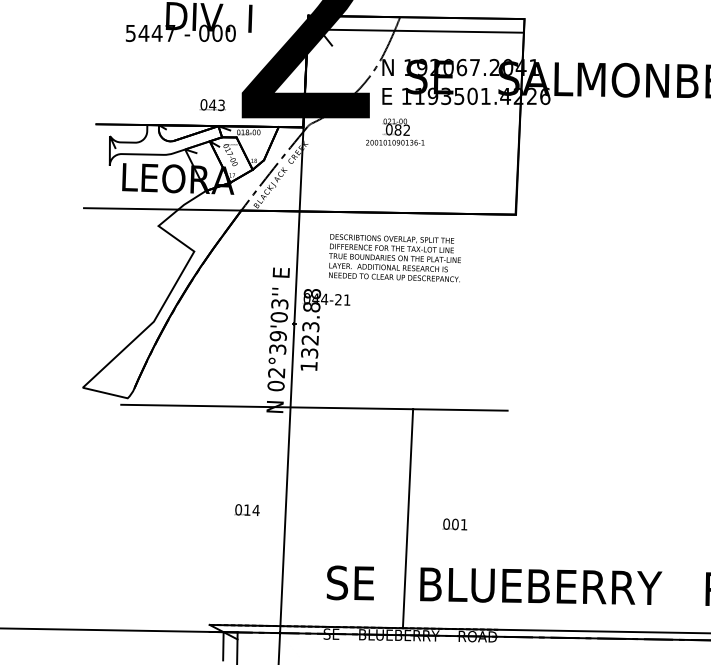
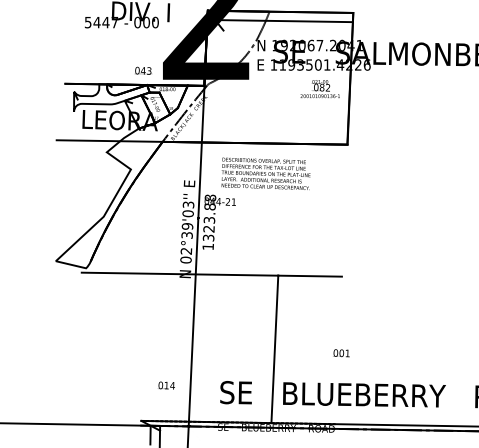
text: (394, 131) -> (319, 88), moved
text: (247, 509) -> (166, 385), moved
text: (455, 524) -> (341, 353), moved

